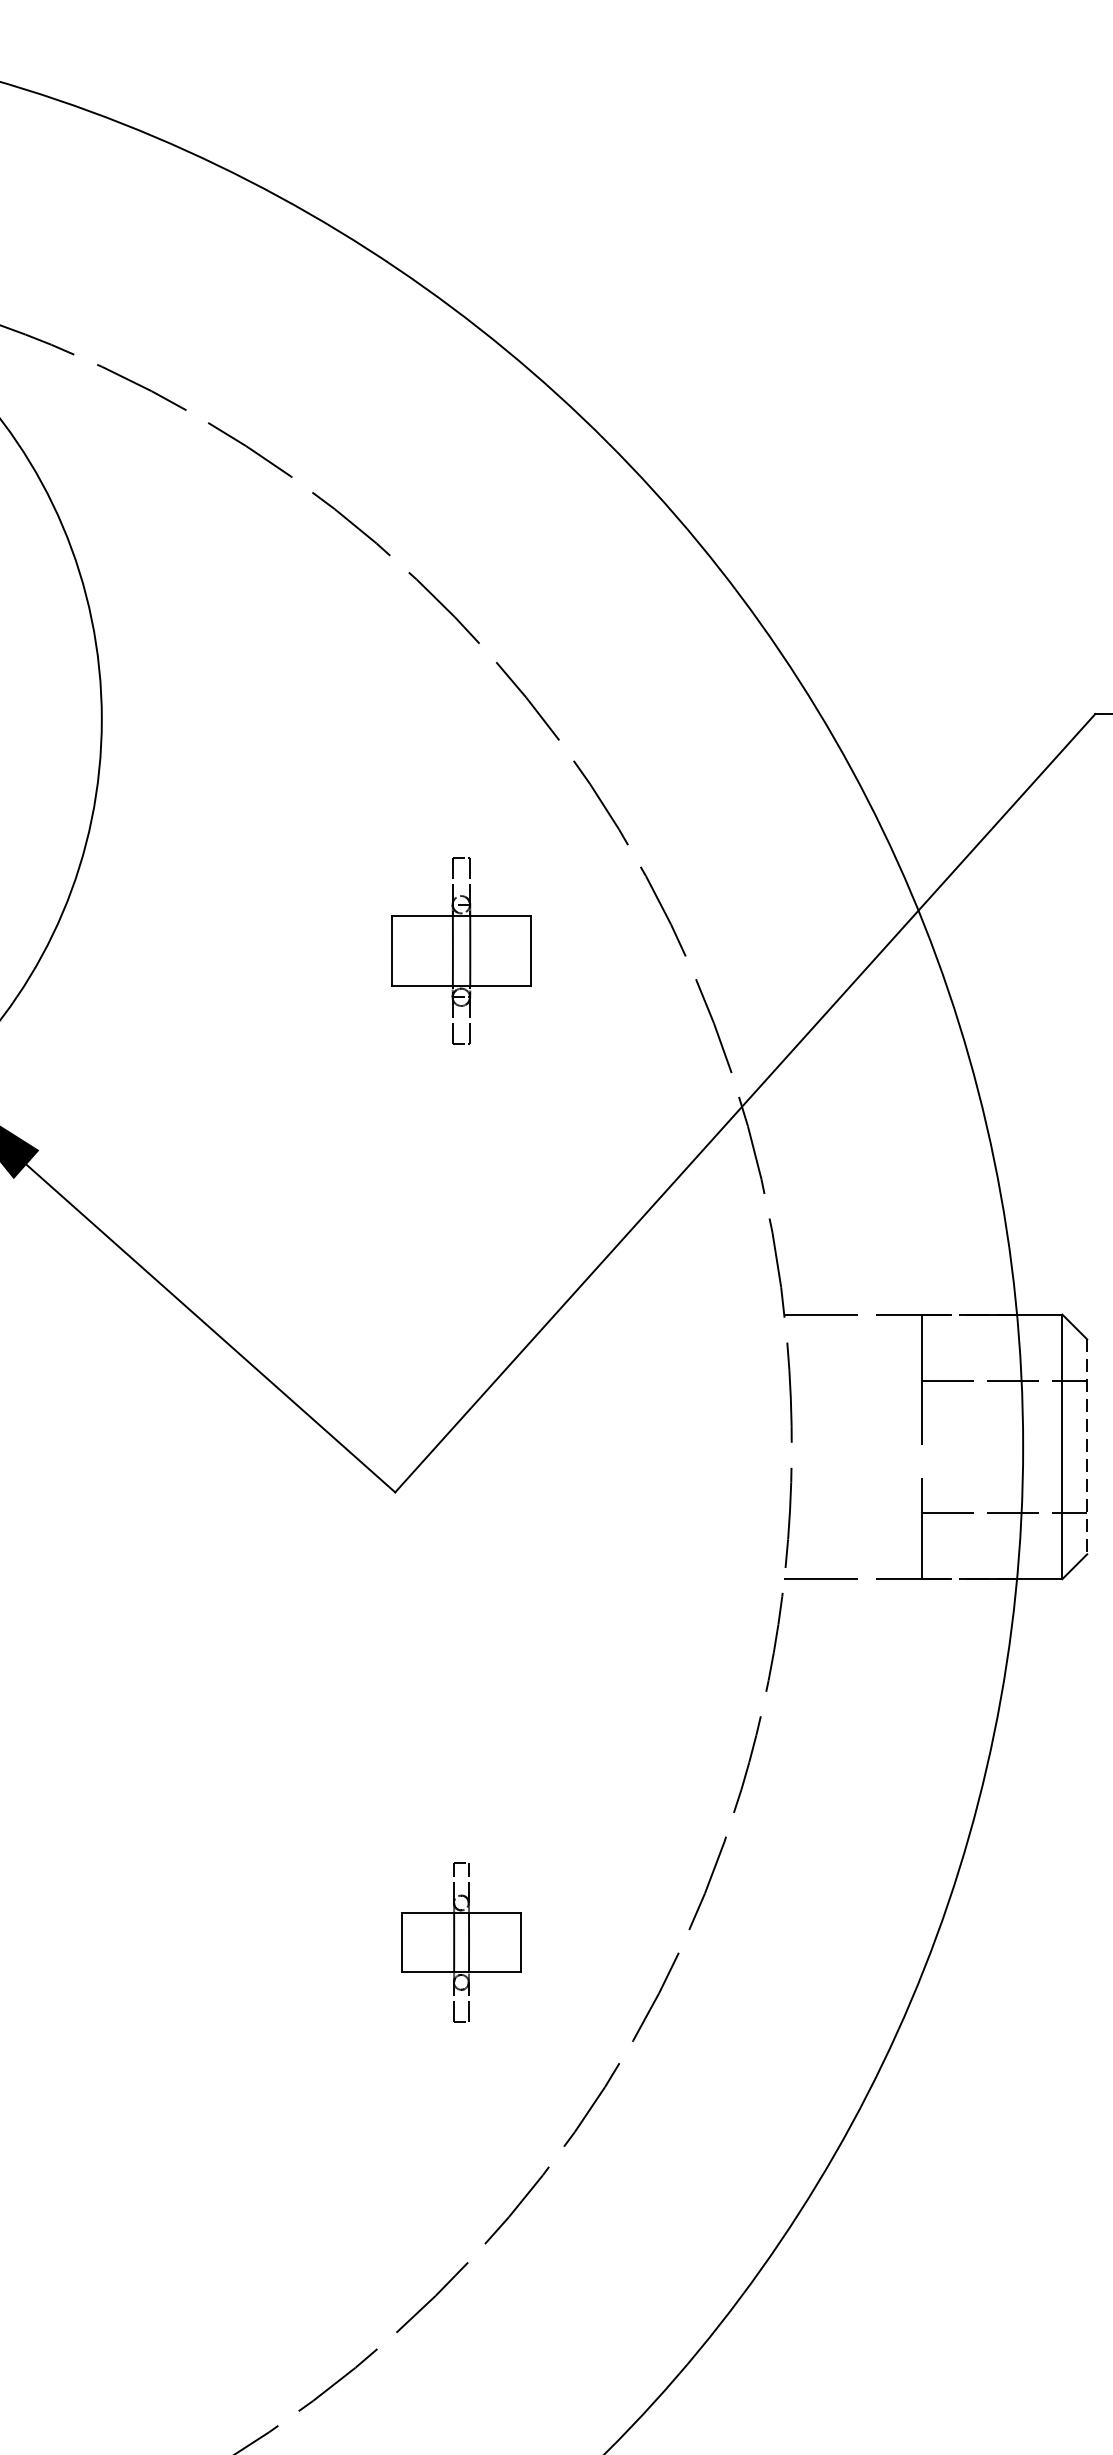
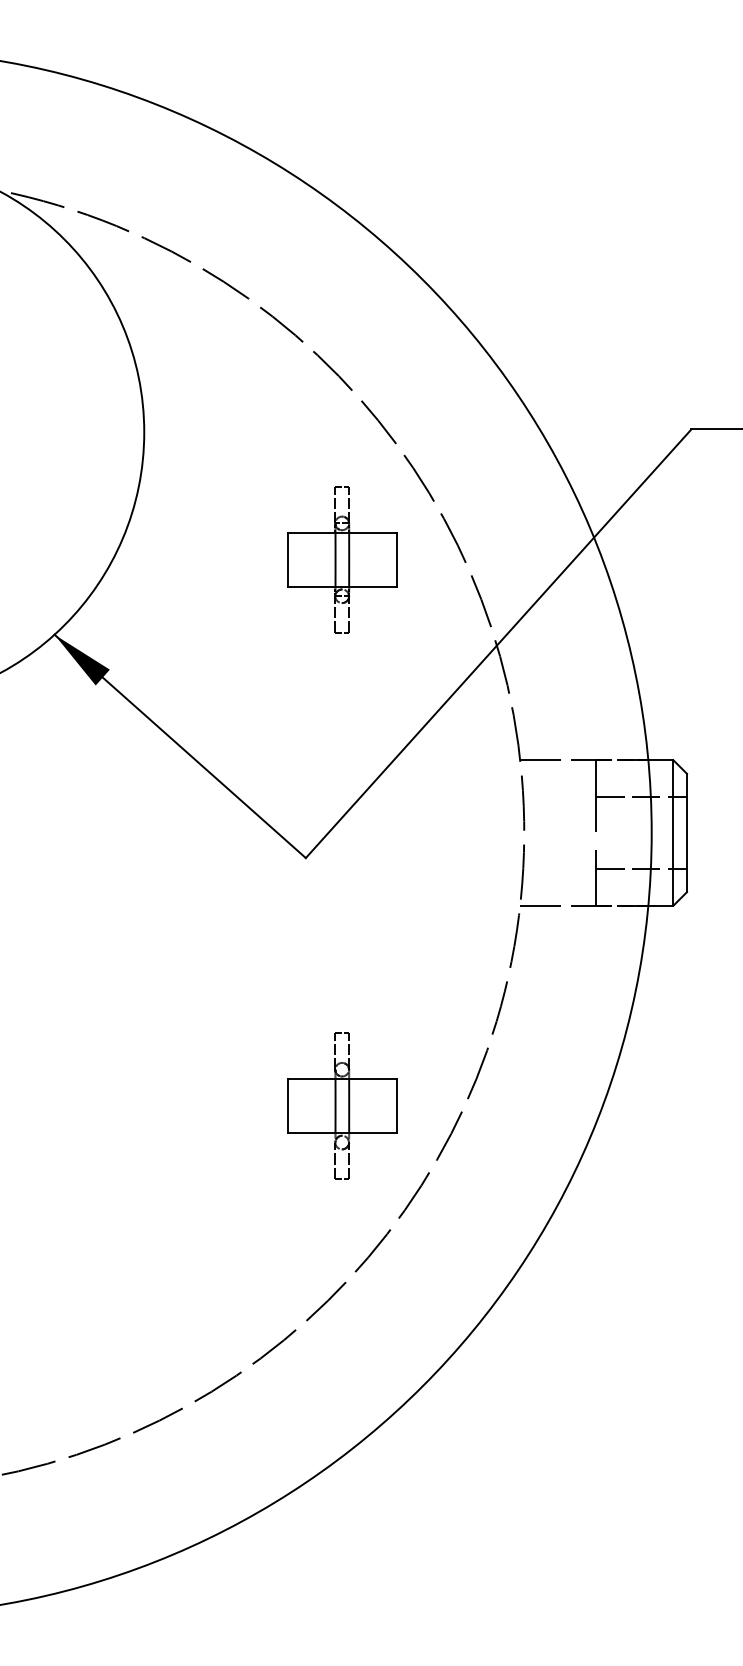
part: (461, 950) -> (342, 559), size x1.43
line: (1086, 1447) -> (686, 833), dashed -> solid
part: (461, 1941) -> (342, 1105), size x1.67

